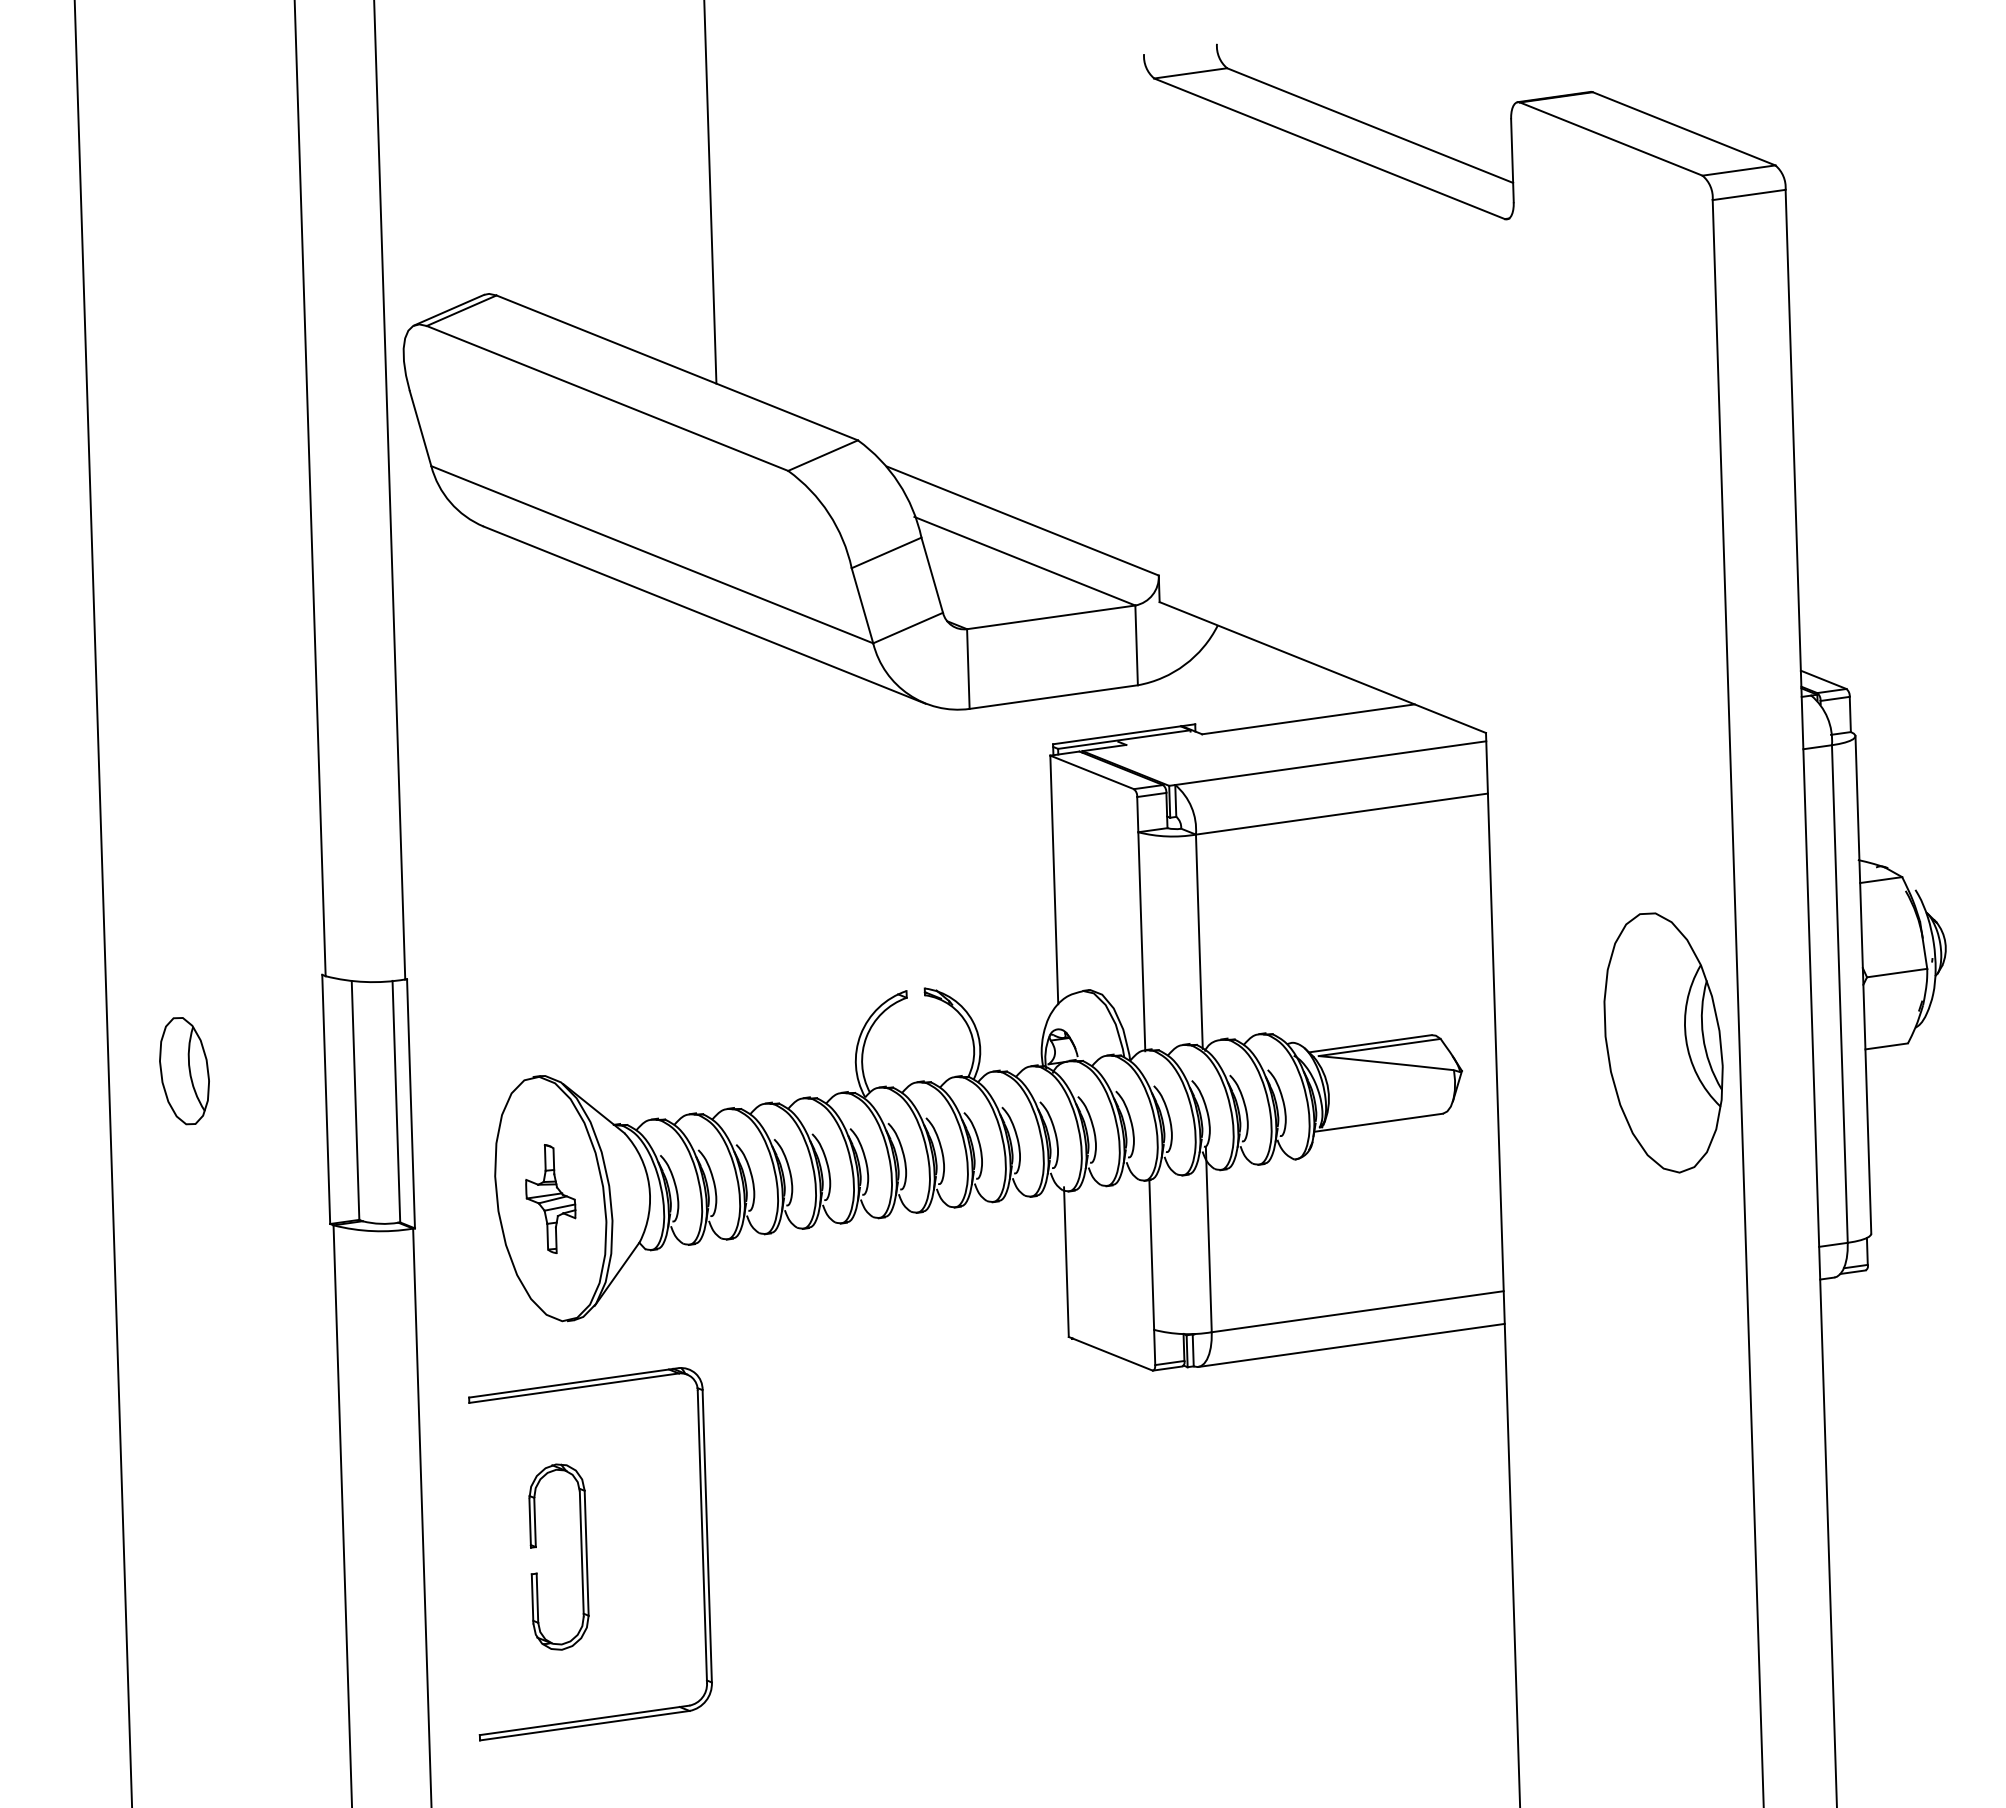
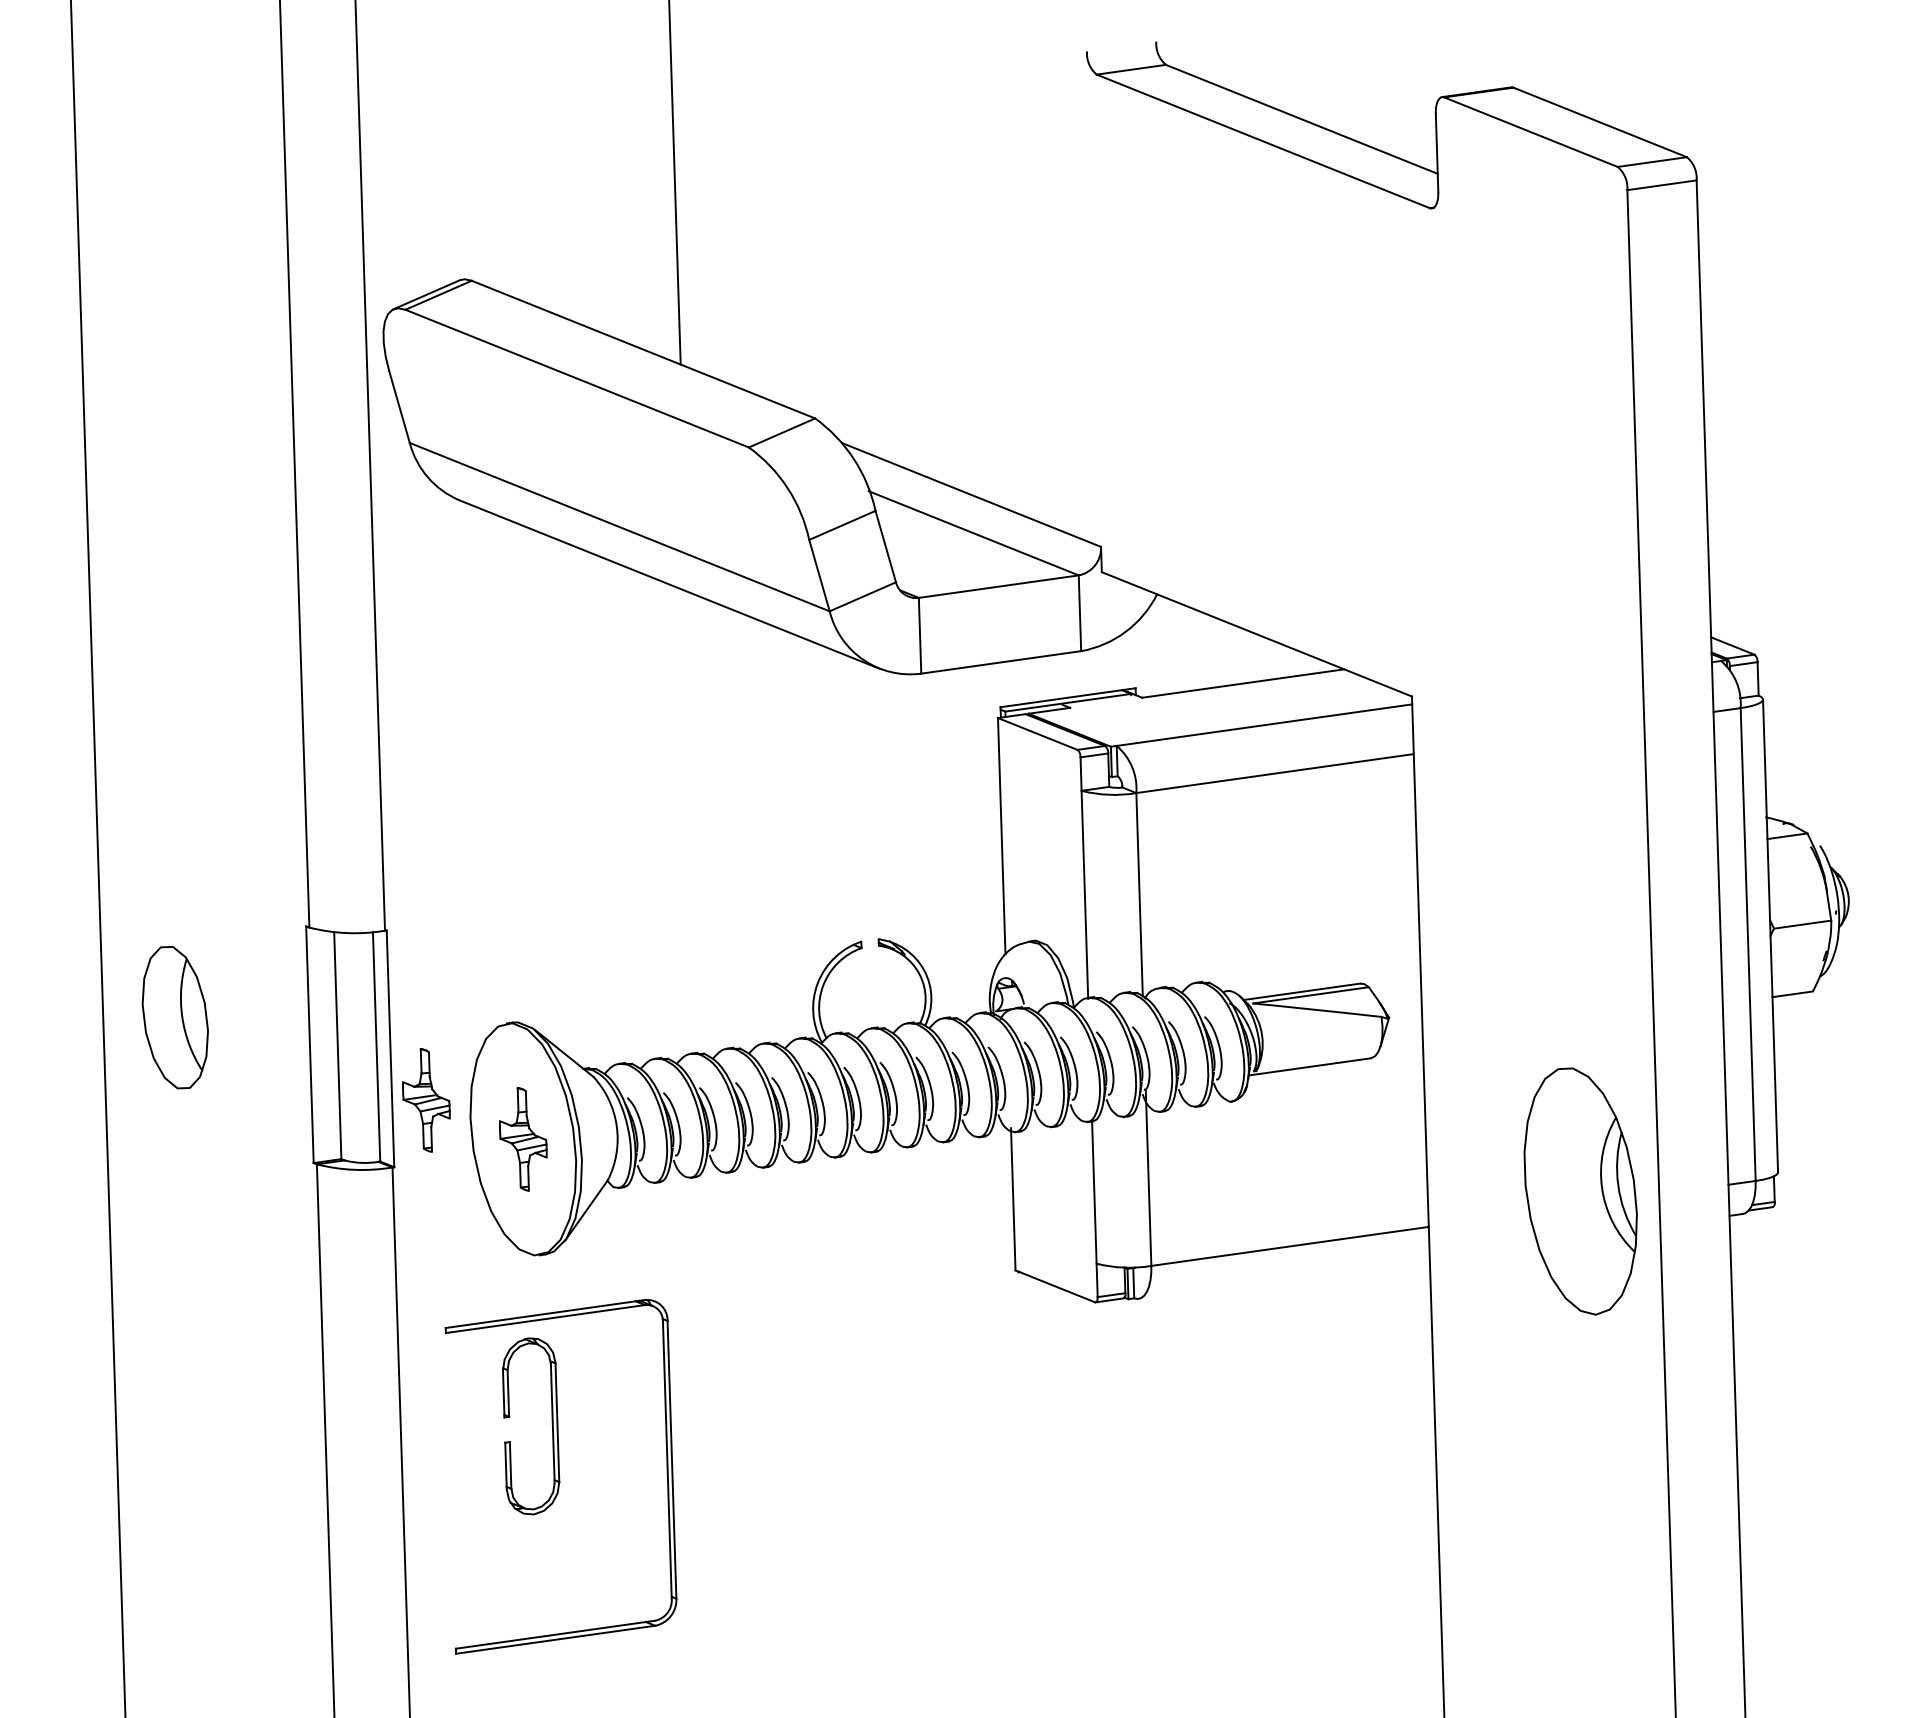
part: (1663, 1042) -> (1580, 1191), moved
part: (184, 1071) -> (175, 1018), size x1.4
part: (448, 1157) -> (426, 1099), added
line: (1351, 1344) -> (1284, 1277), removed
part: (580, 1554) -> (551, 1423), moved

